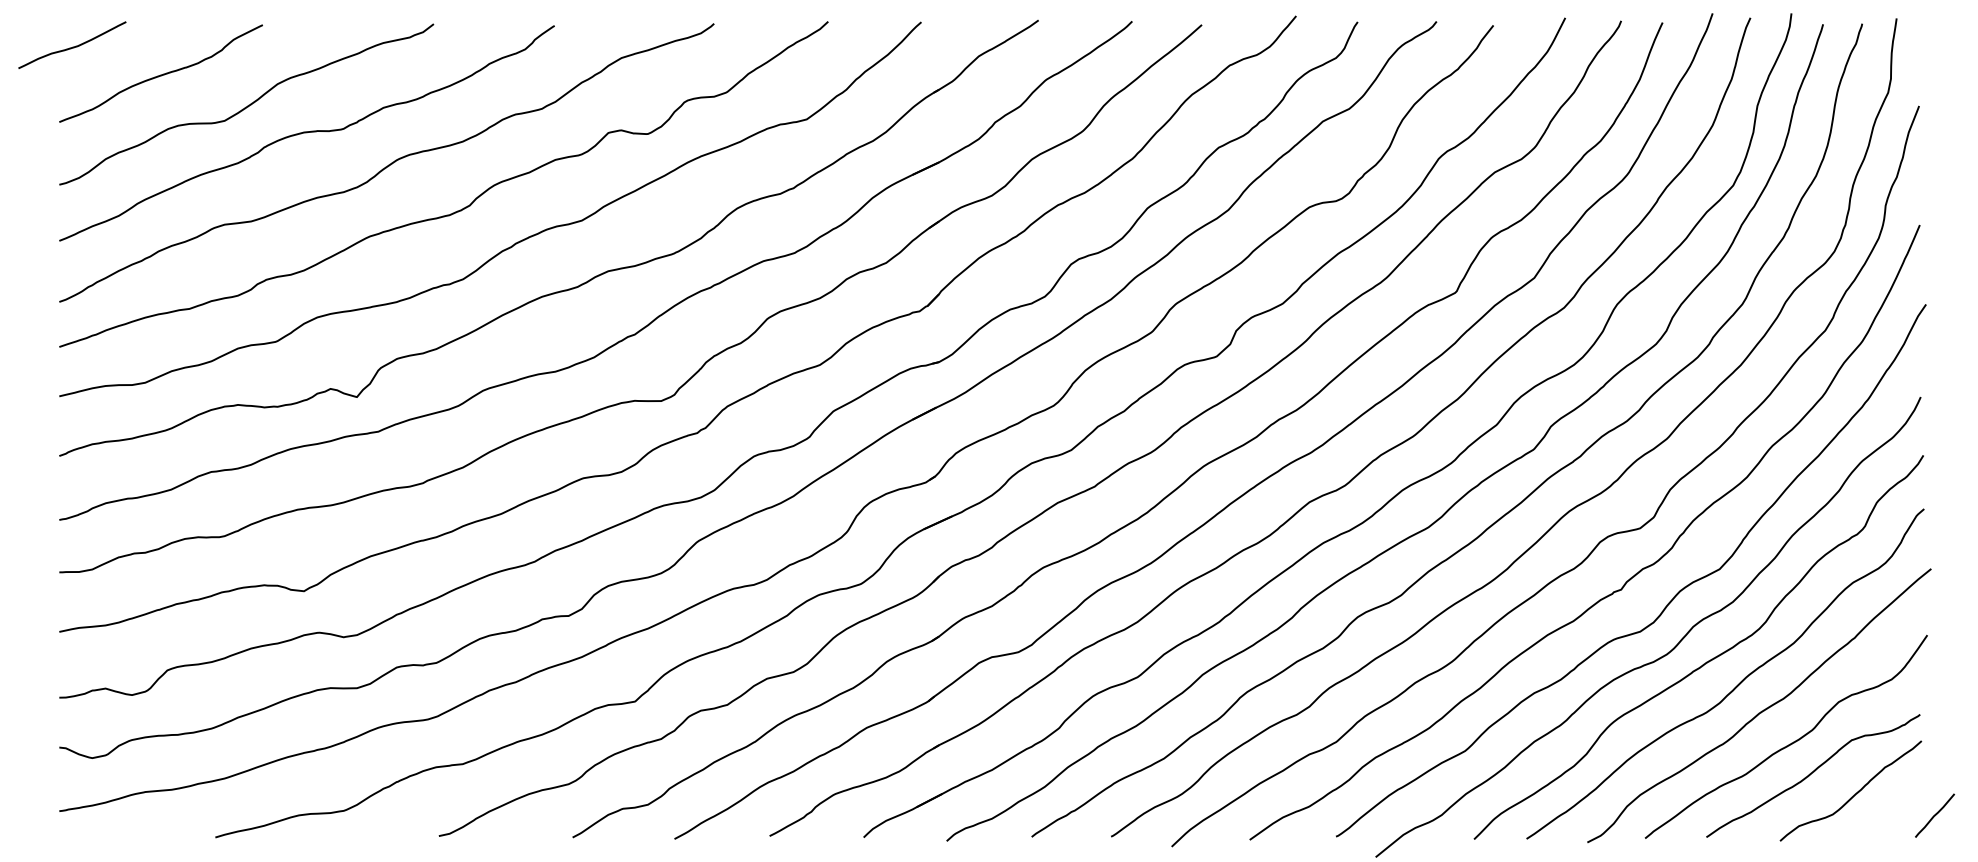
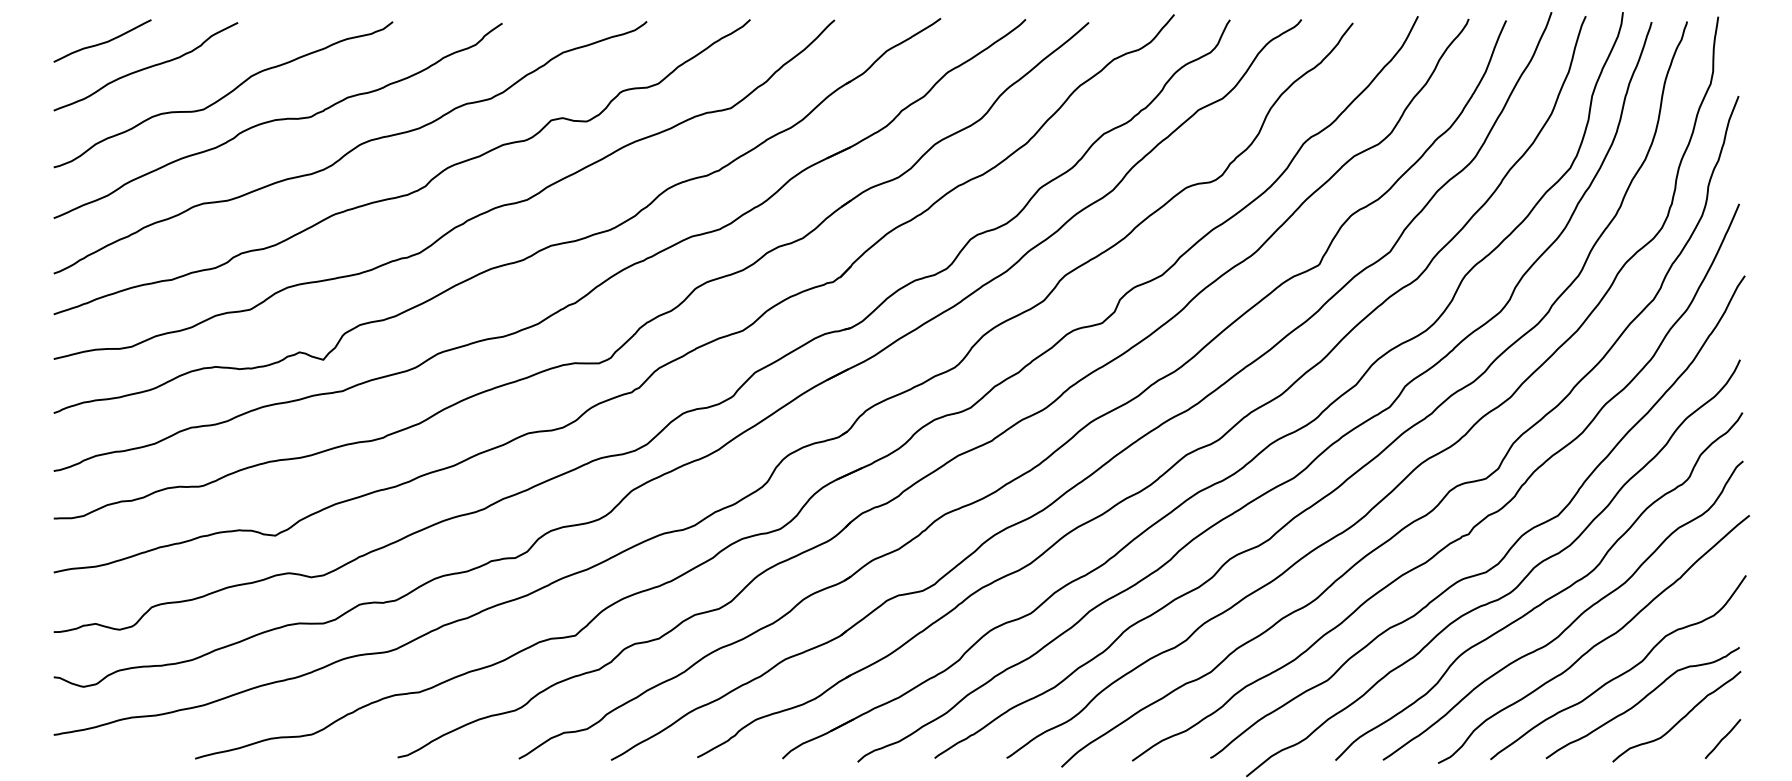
curve: (72, 46) -> (102, 42), moved
line: (1934, 815) -> (1722, 738), moved

